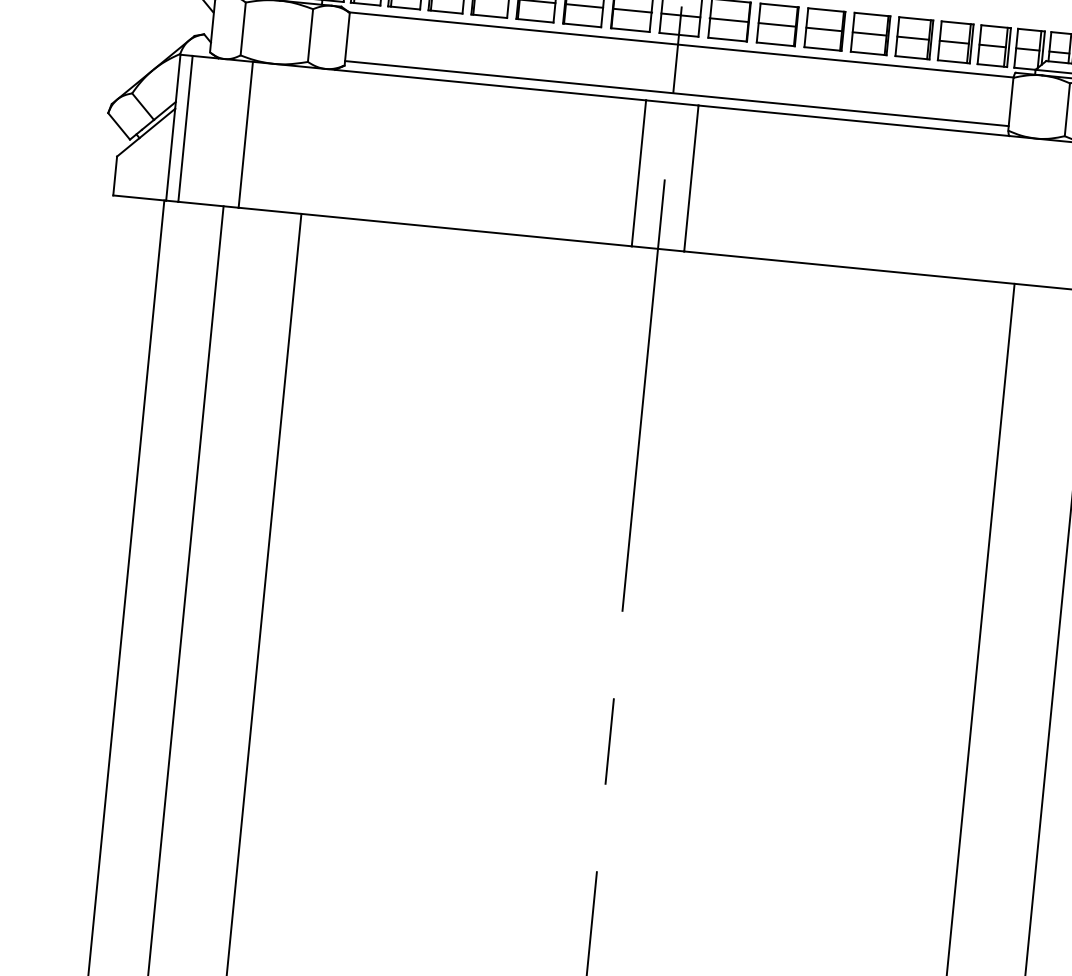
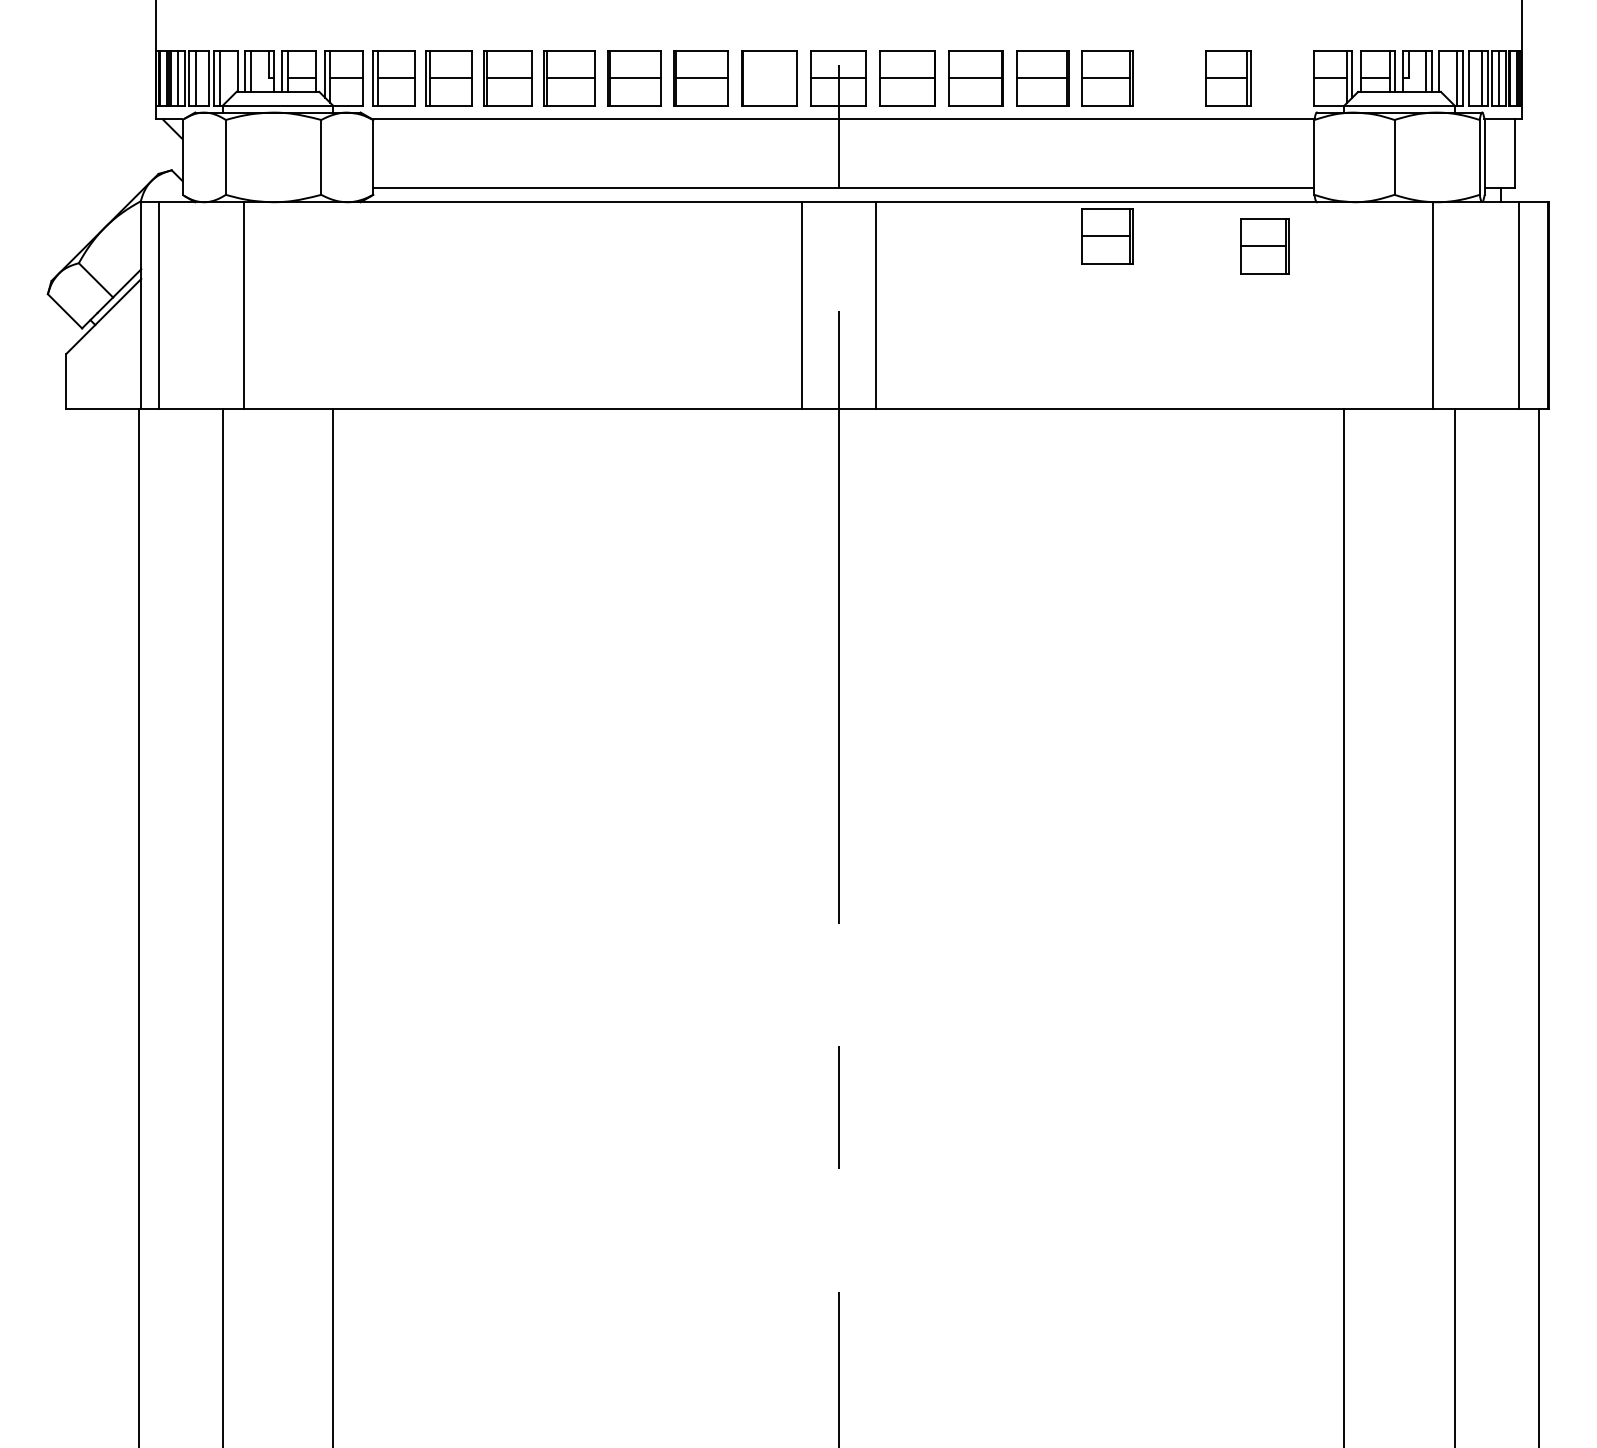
line: (632, 10) -> (769, 78), removed
part: (914, 38) -> (1264, 246), moved
part: (993, 46) -> (1282, 78), removed
part: (859, 145) -> (1107, 236), added

